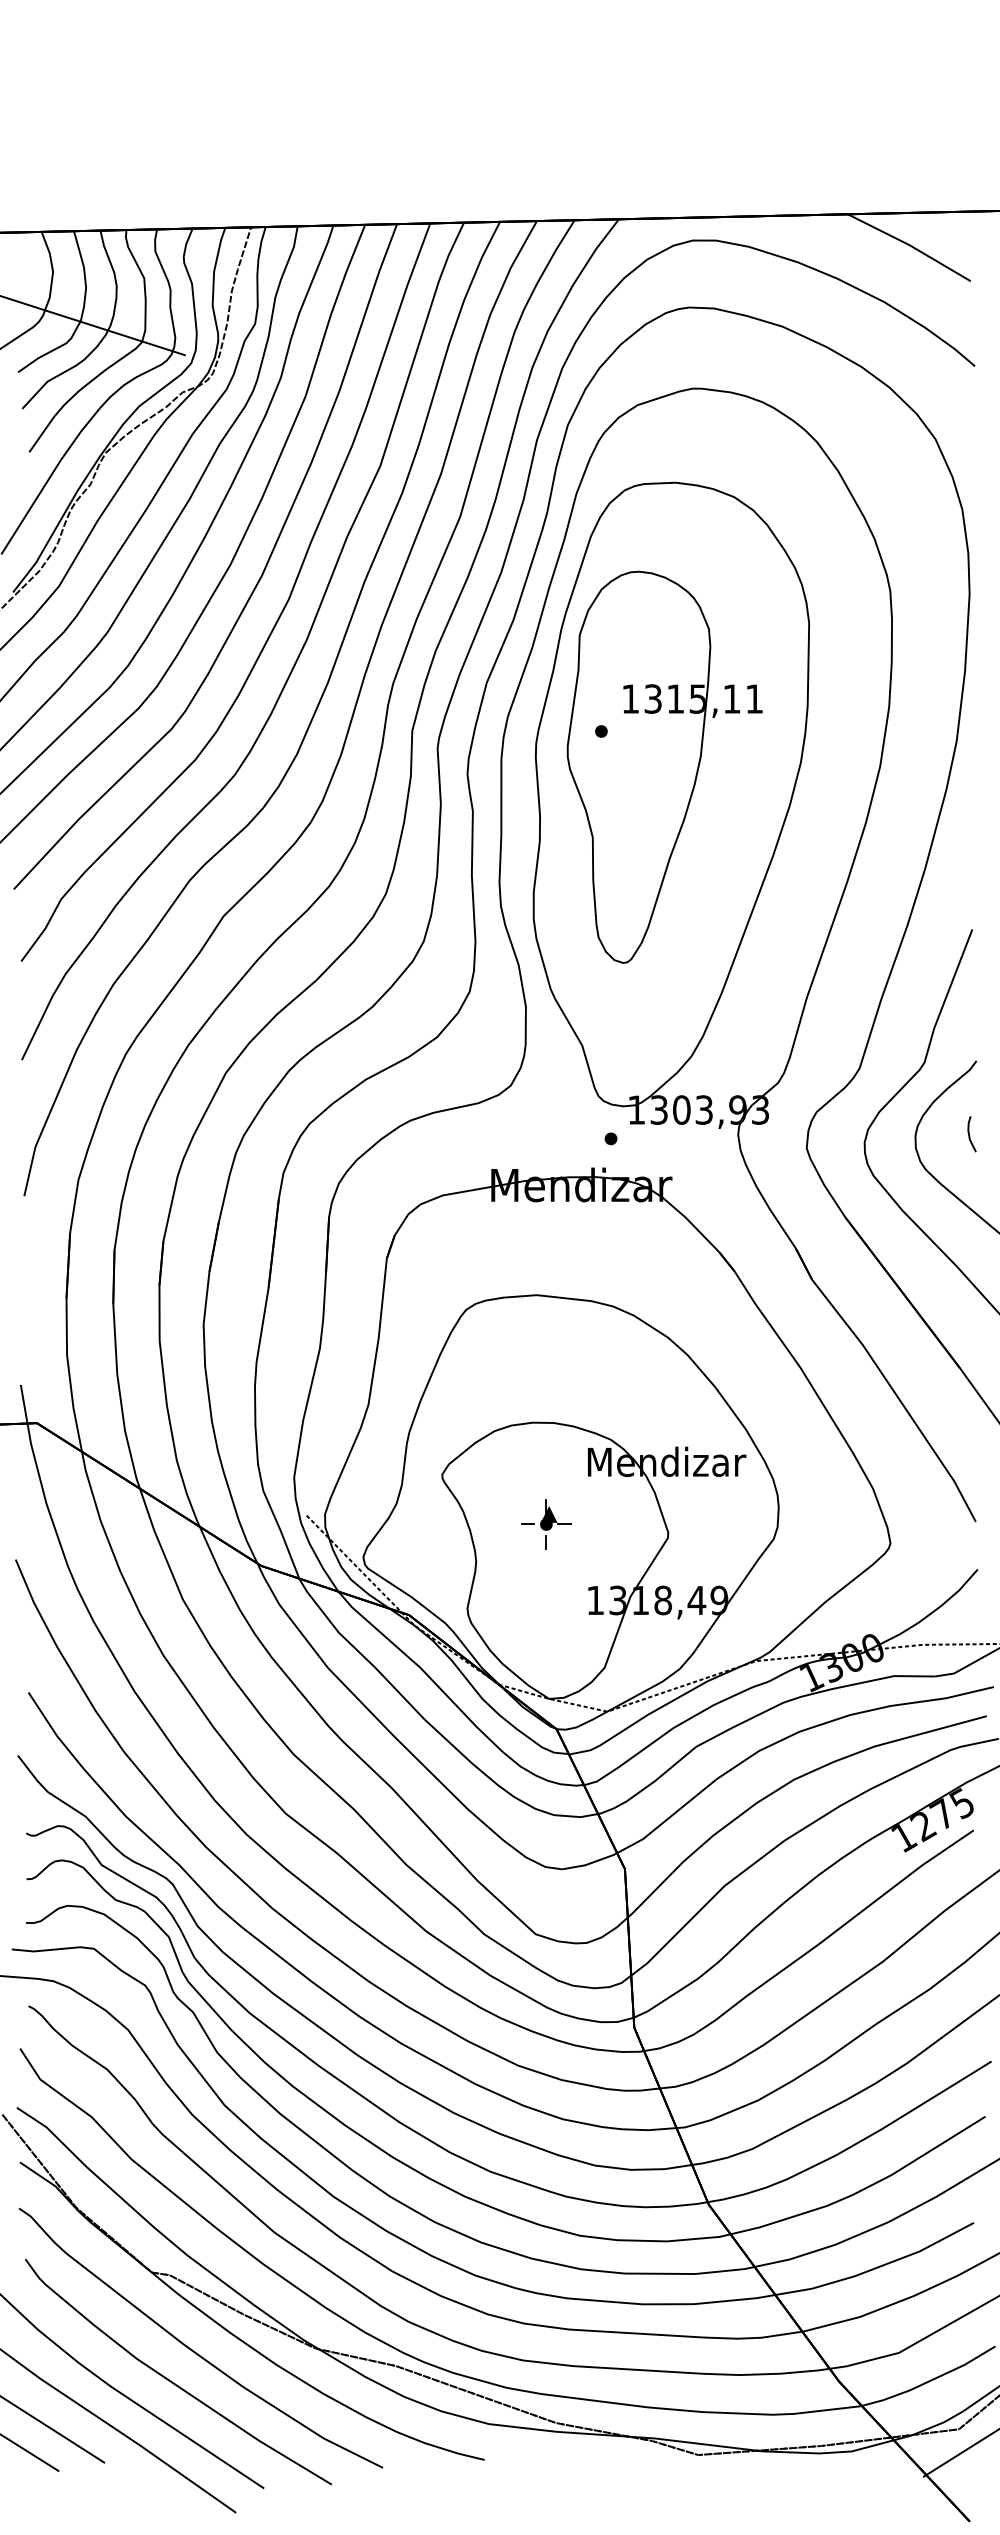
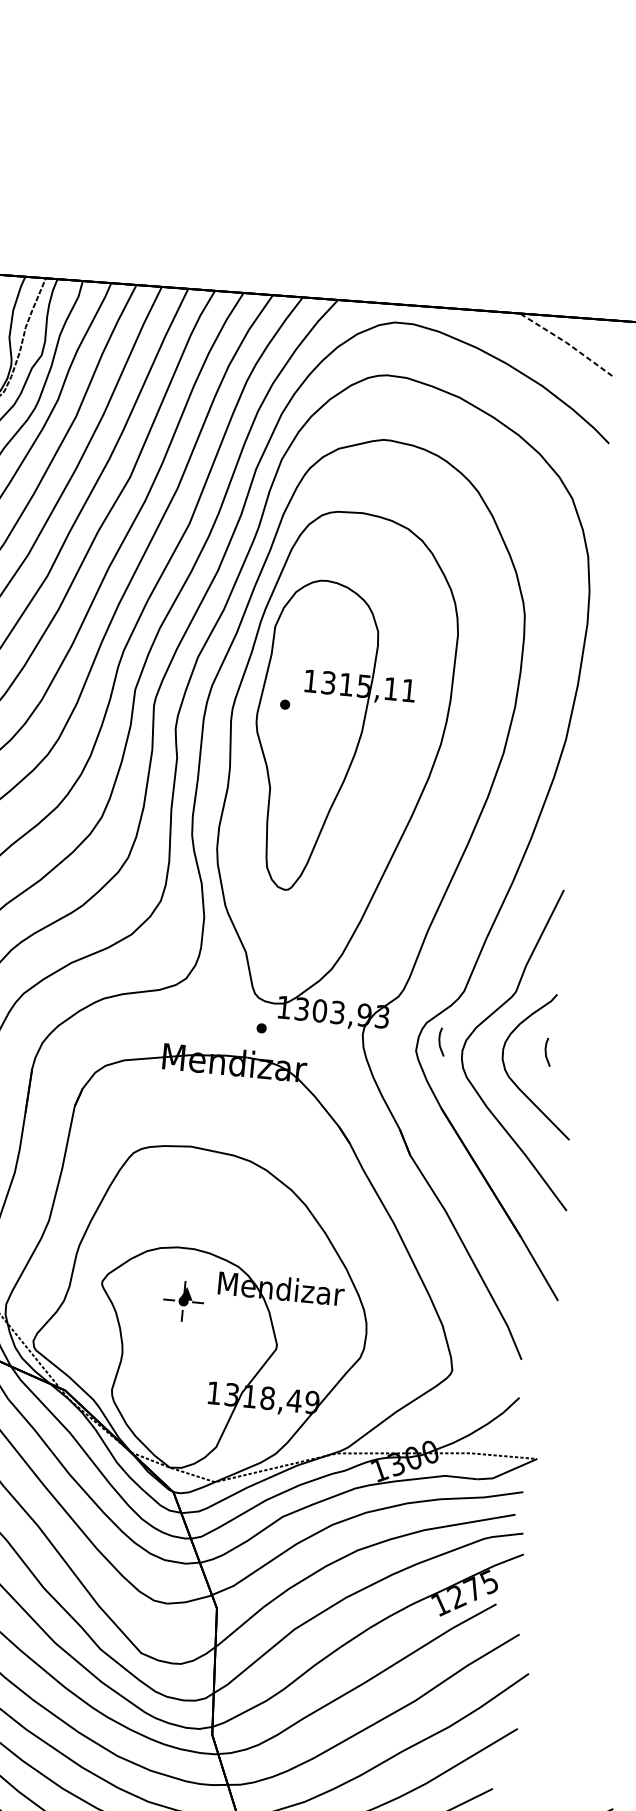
line: (909, 245) -> (566, 342), solid -> dashed
line: (836, 1135) -> (440, 1042), added
part: (546, 1524) -> (183, 1301), moved

